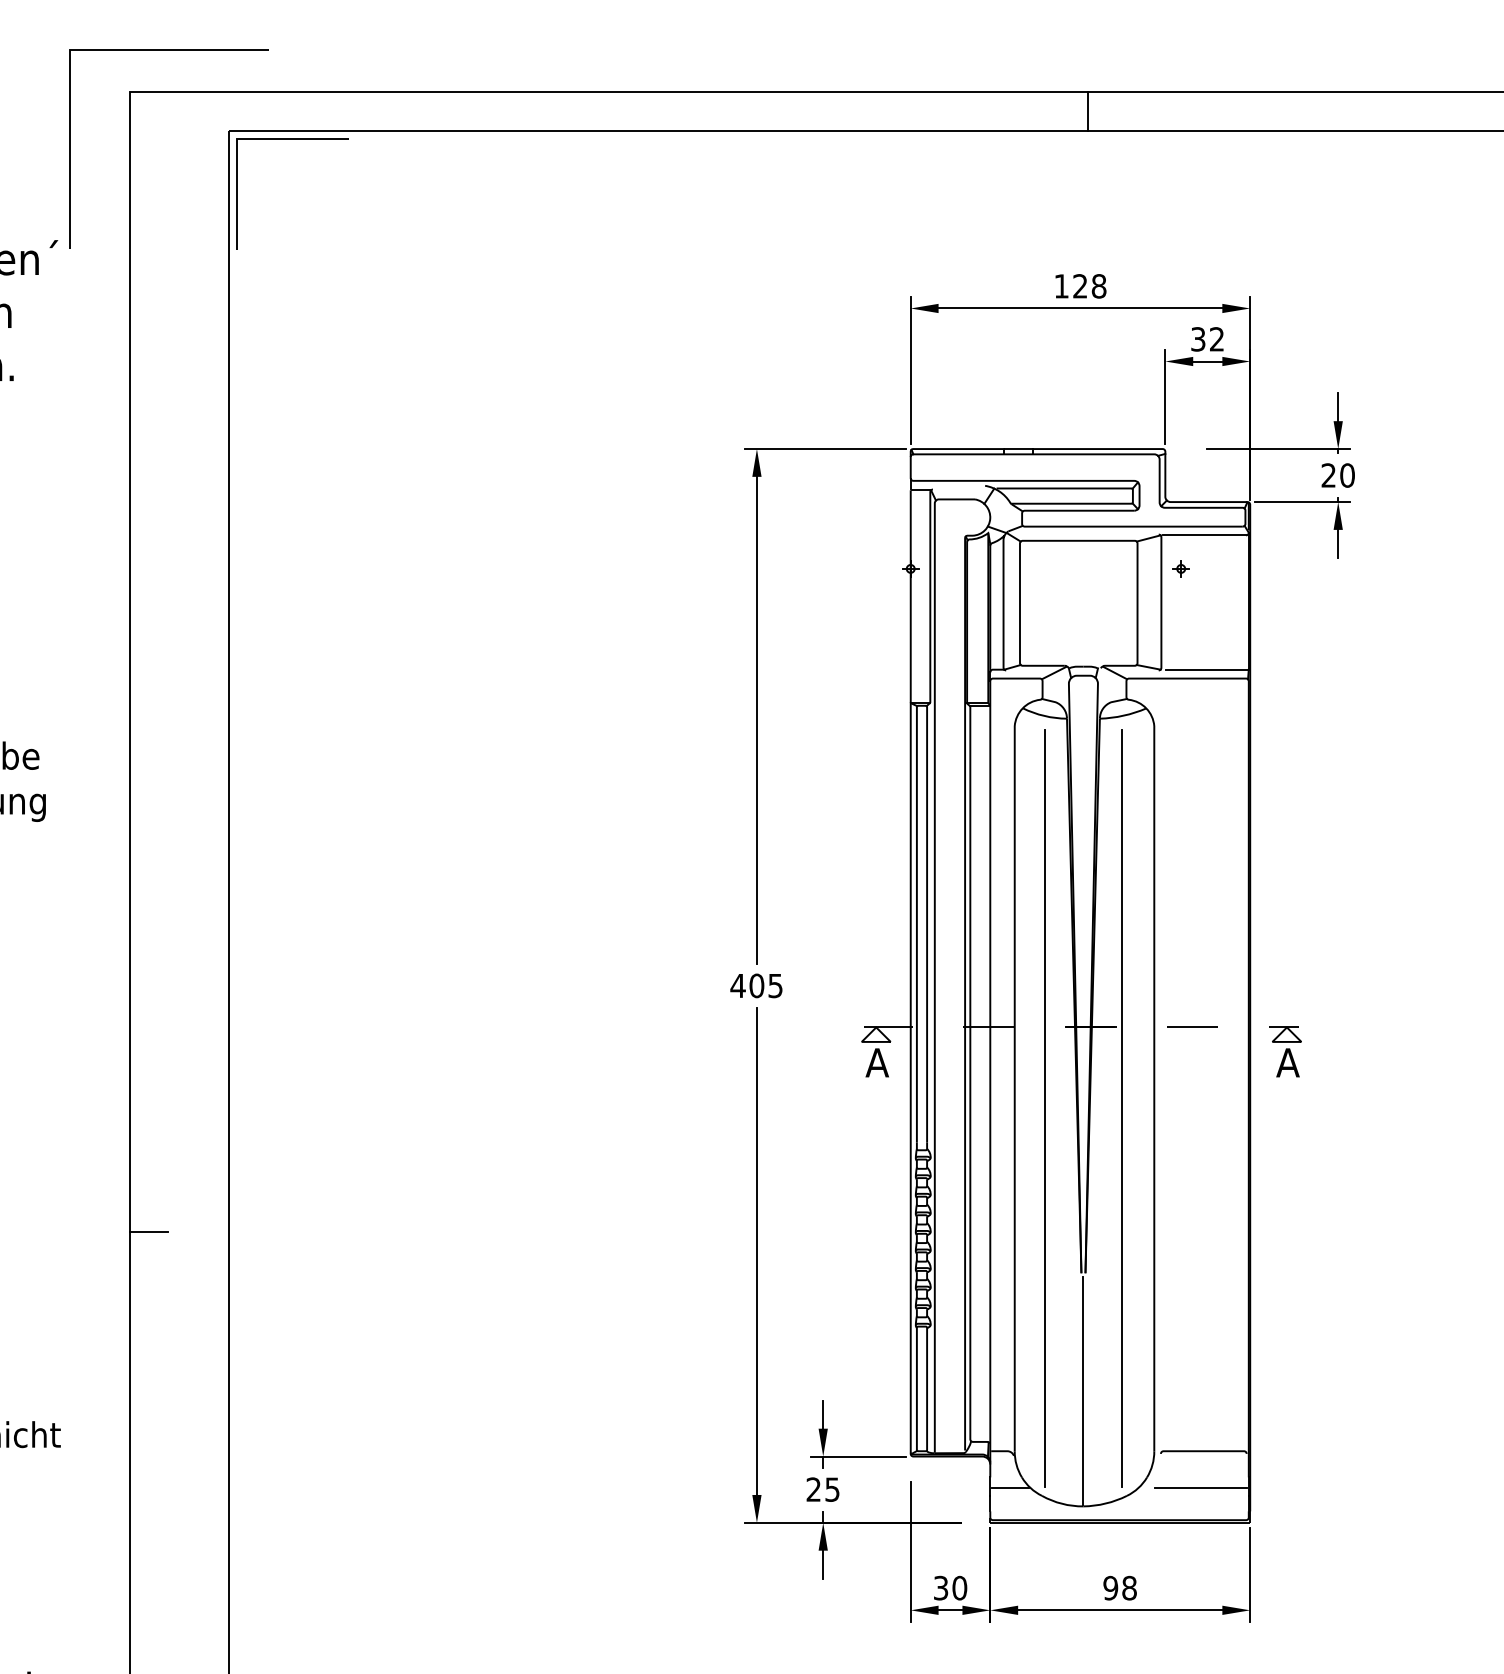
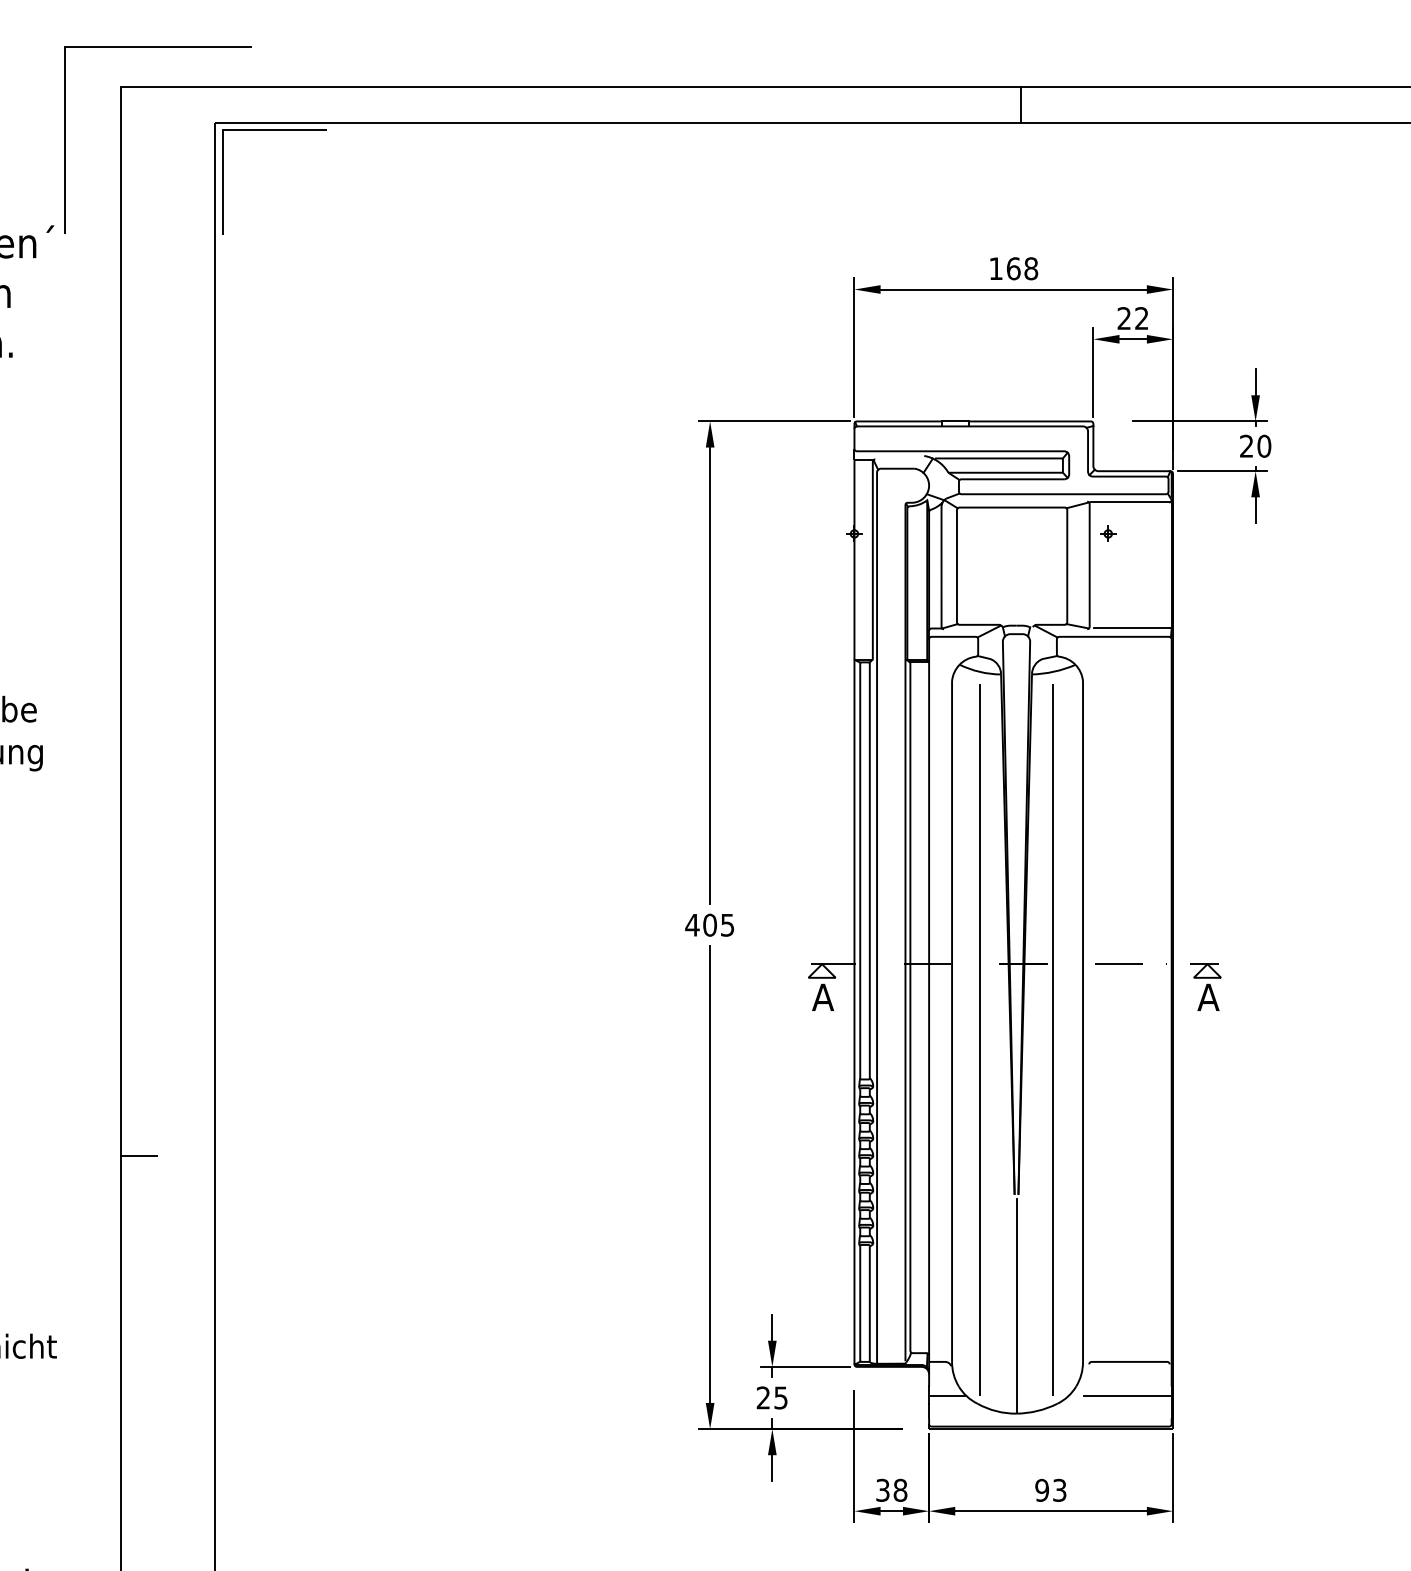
text: (1080, 286) -> (1013, 268), 128 -> 168
text: (1198, 339) -> (1124, 318), 32 -> 22
text: (959, 1588) -> (900, 1490), 30 -> 38
text: (1129, 1588) -> (1059, 1490), 98 -> 93

